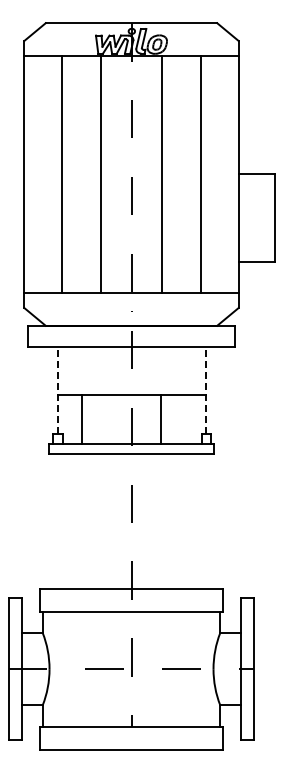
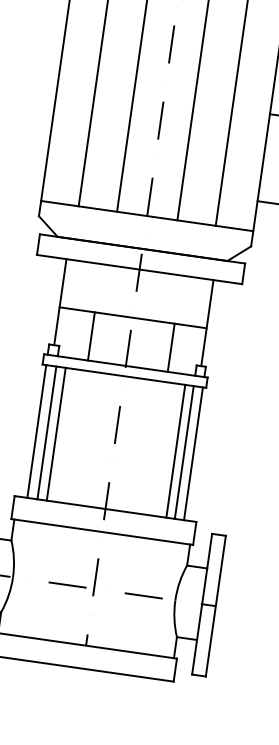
line: (57, 389) -> (60, 301), dashed -> solid
line: (206, 389) -> (207, 322), dashed -> solid
line: (82, 419) -> (91, 336), moved
line: (160, 419) -> (170, 347), moved
line: (52, 521) -> (36, 431), added
line: (62, 521) -> (46, 432), added
line: (72, 521) -> (56, 434), added
line: (192, 521) -> (175, 451), added
line: (201, 521) -> (184, 452), added
line: (210, 521) -> (193, 453), added

